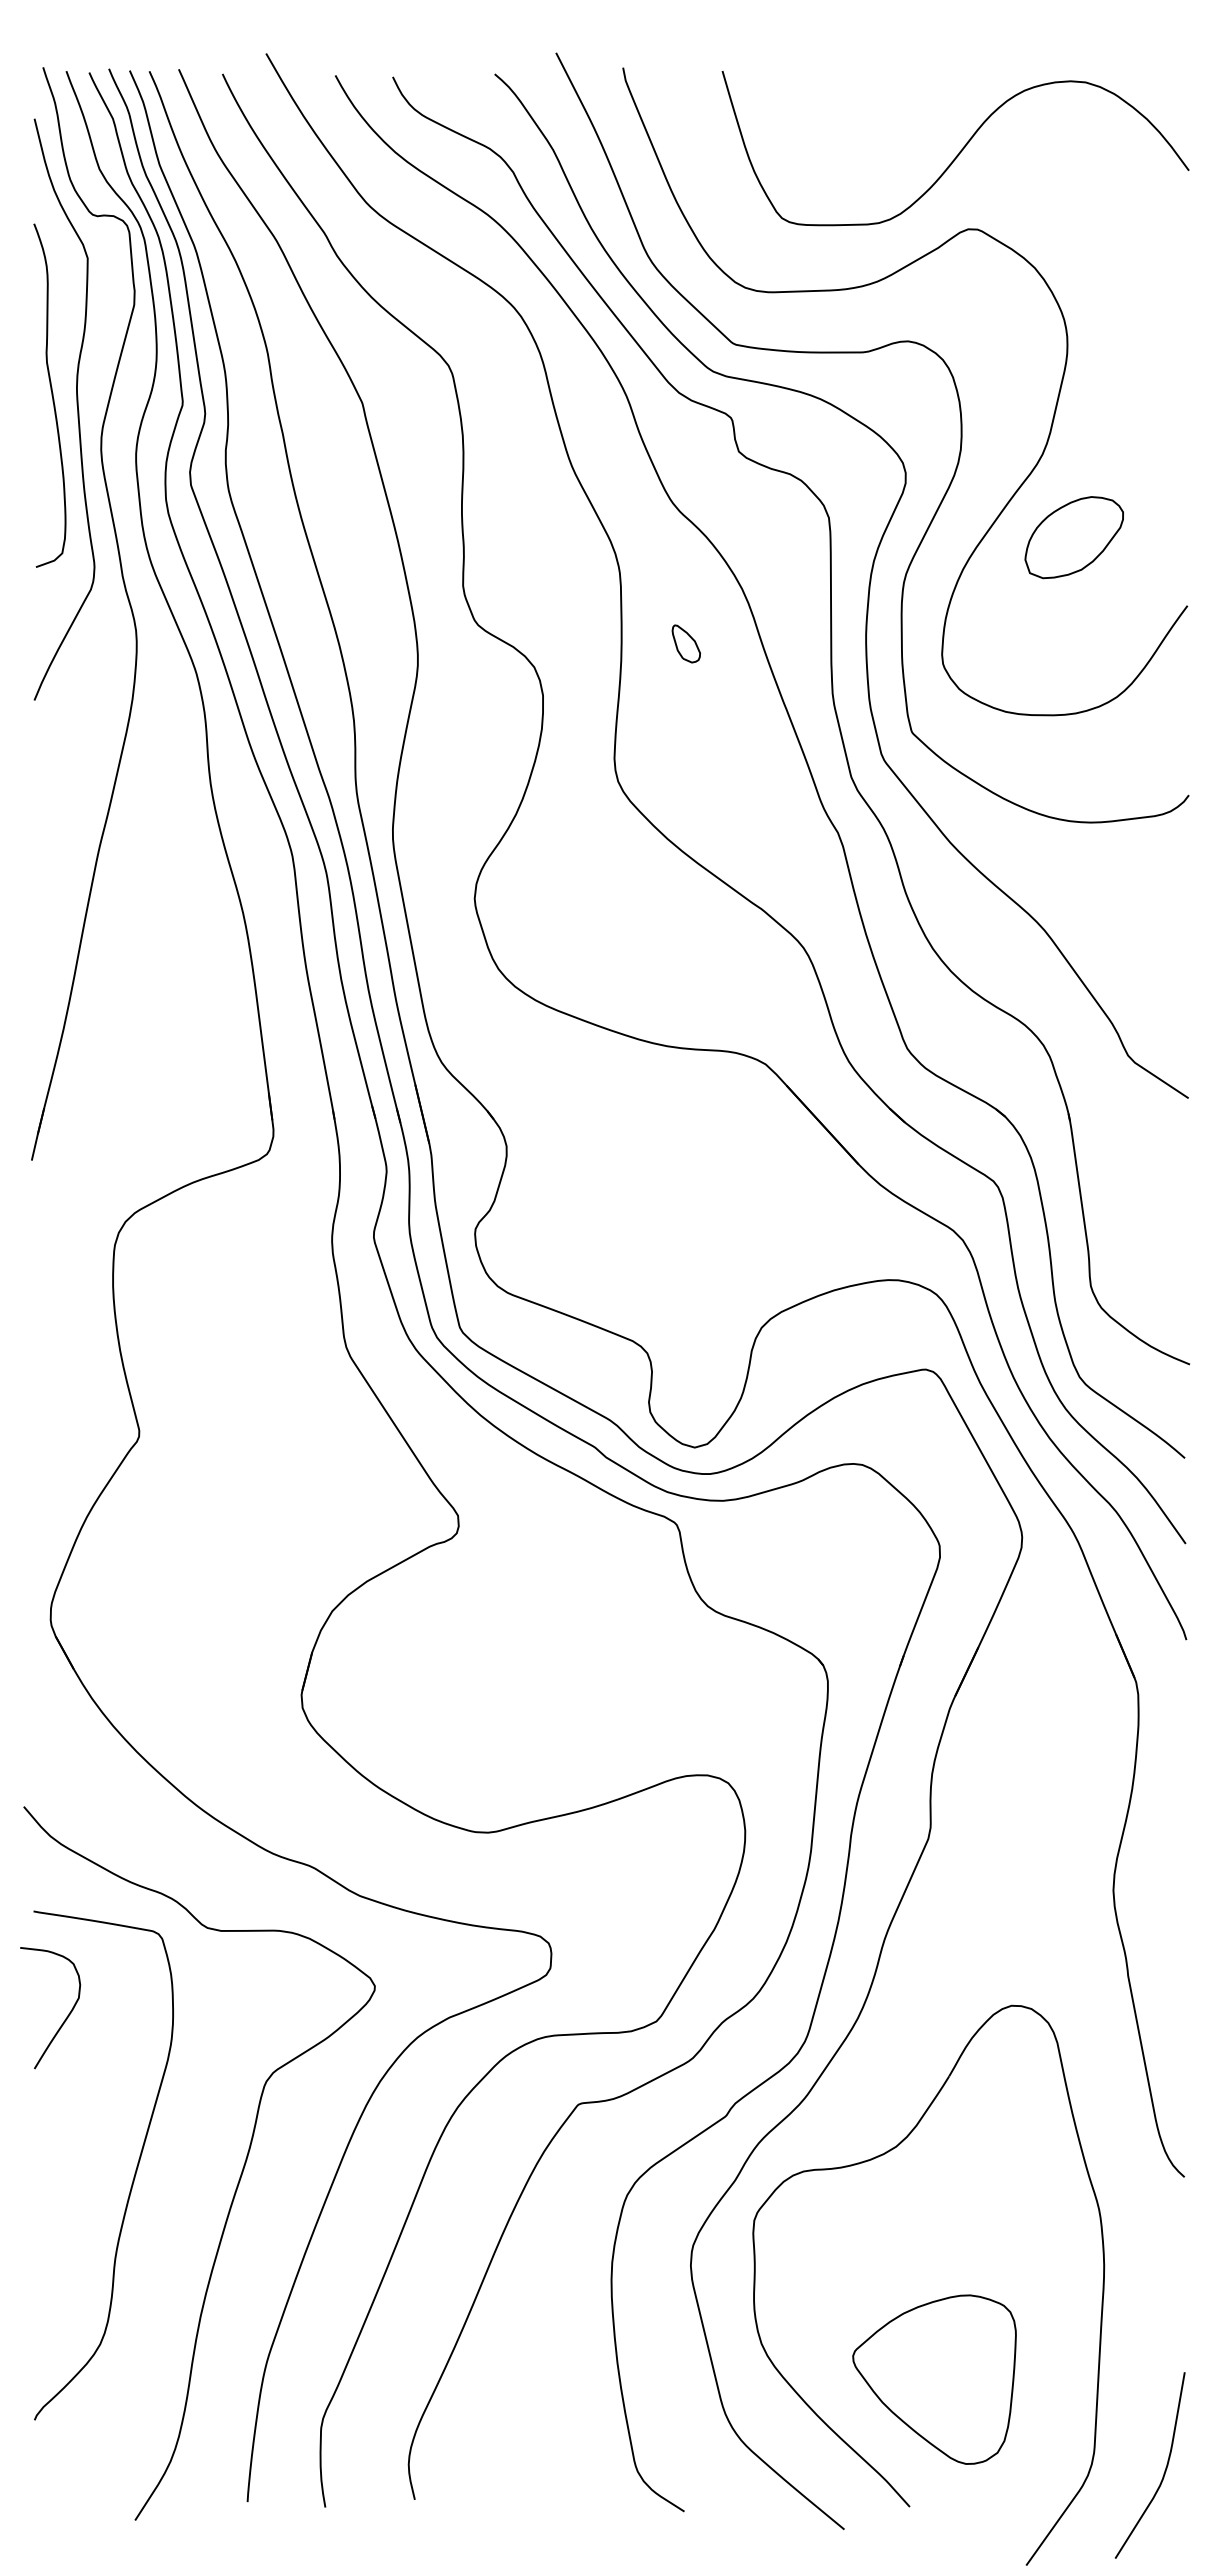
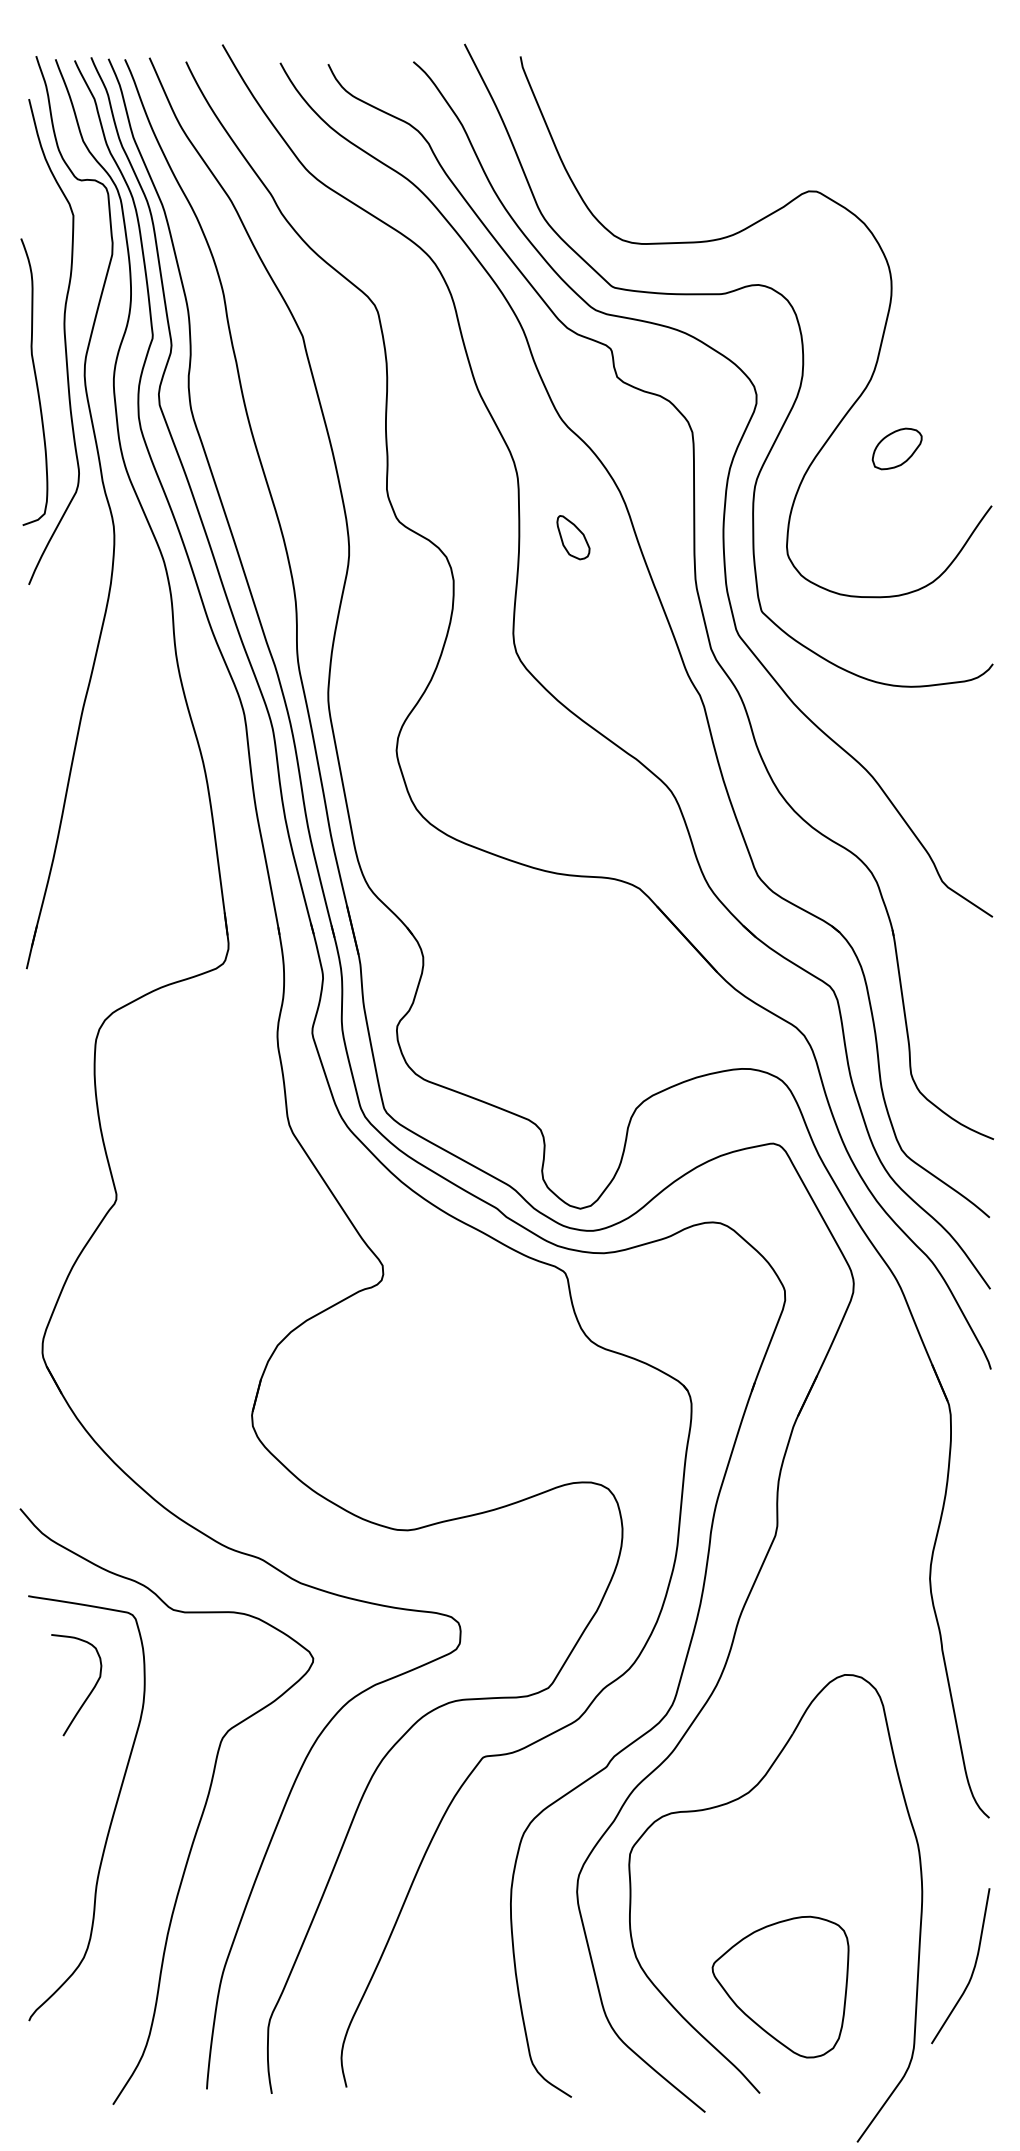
curve: (959, 151) -> (801, 126), removed
curve: (51, 395) -> (35, 381), moved
part: (1073, 537) -> (896, 448), size x0.6
part: (685, 643) -> (572, 537), size x1.4
curve: (65, 2018) -> (89, 1693), moved
curve: (1164, 2470) -> (972, 1970), moved

